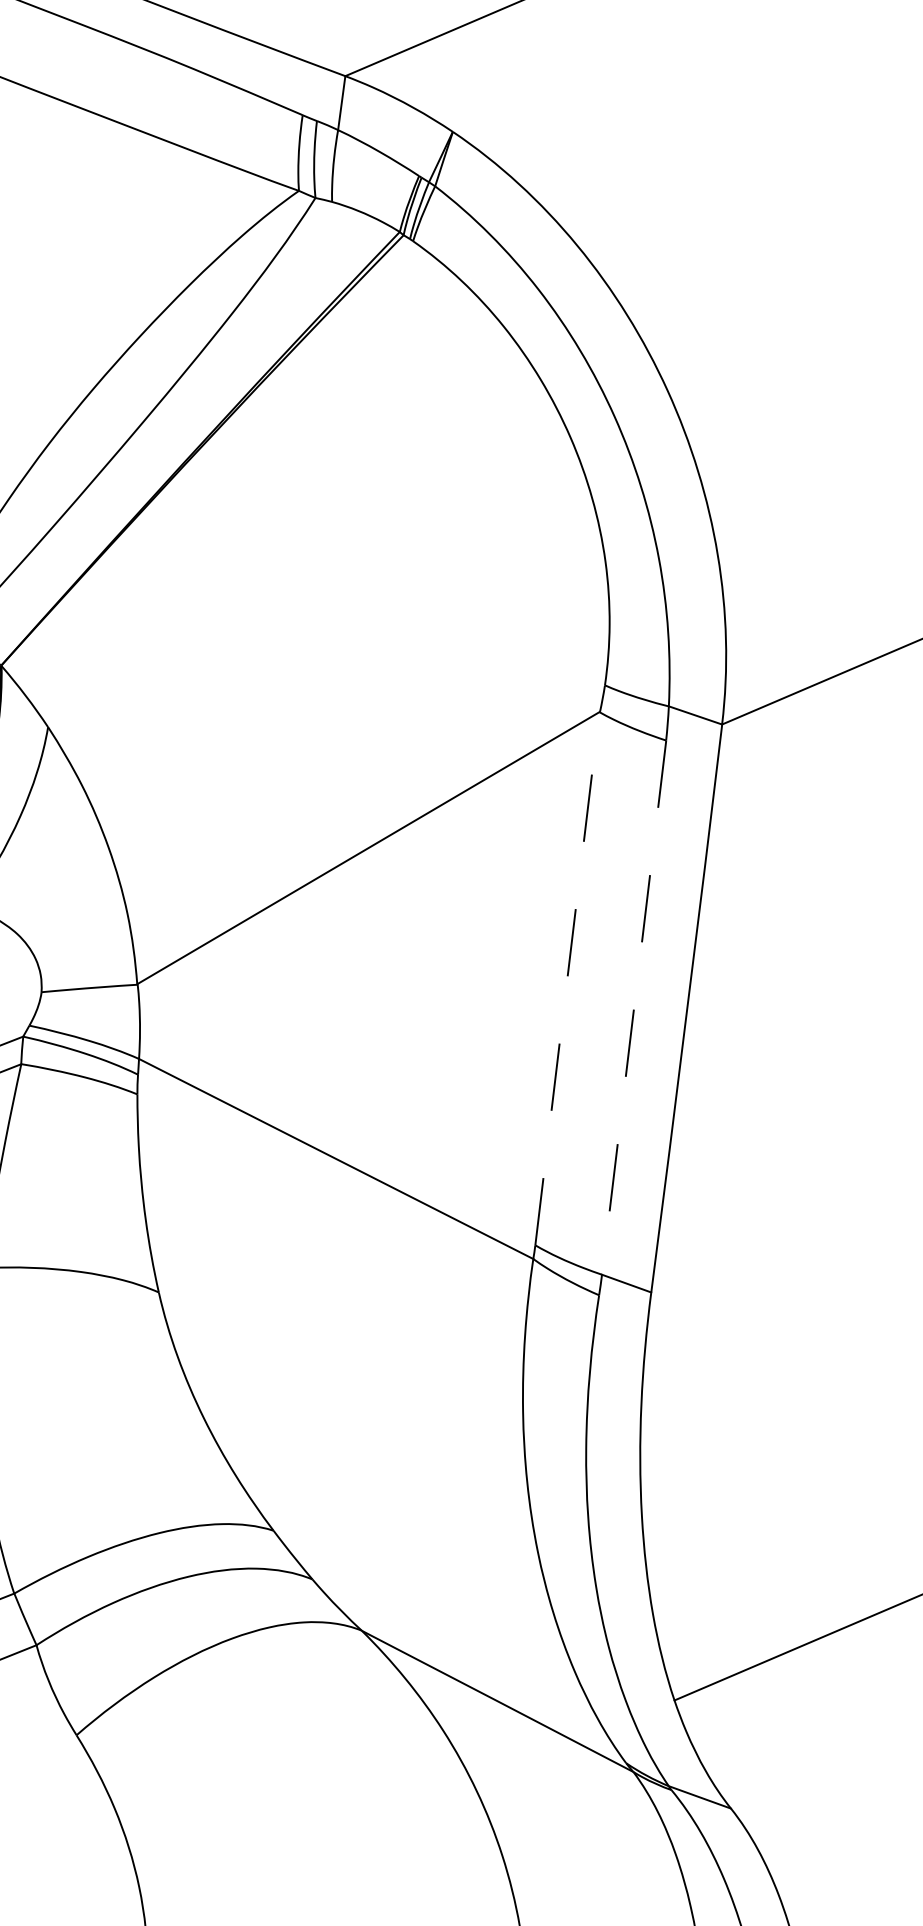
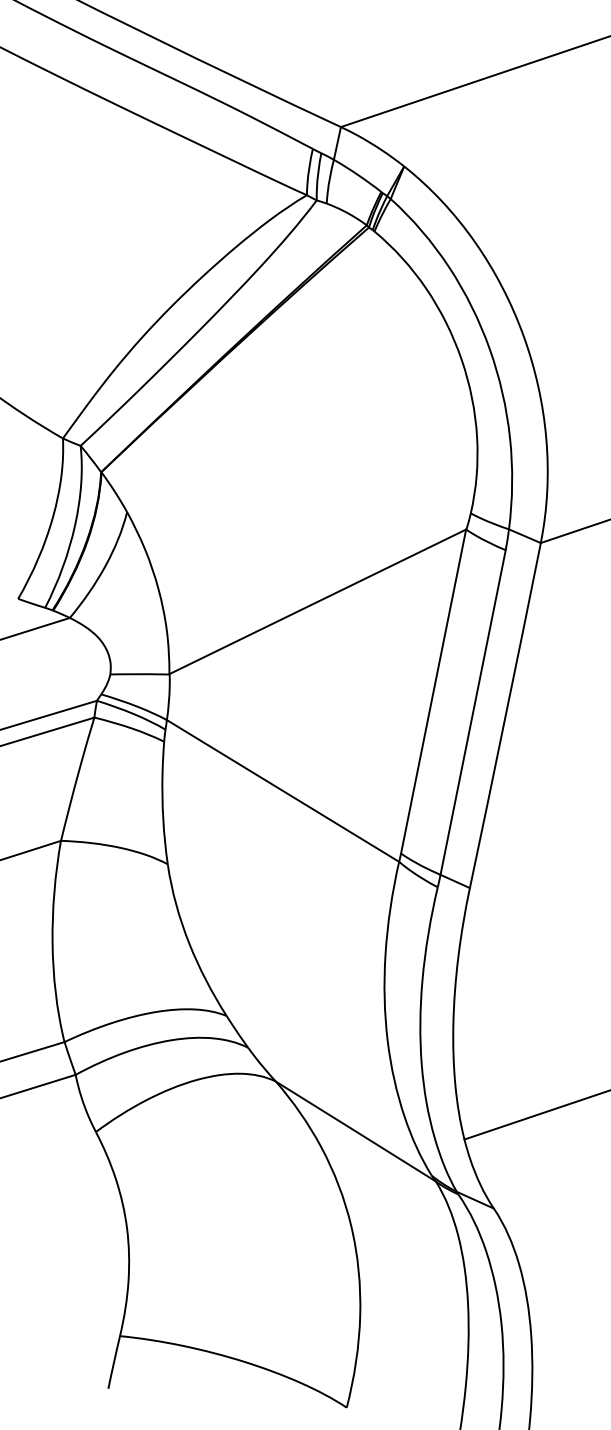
line: (567, 978) -> (433, 691), dashed -> solid
line: (634, 1007) -> (473, 712), dashed -> solid

